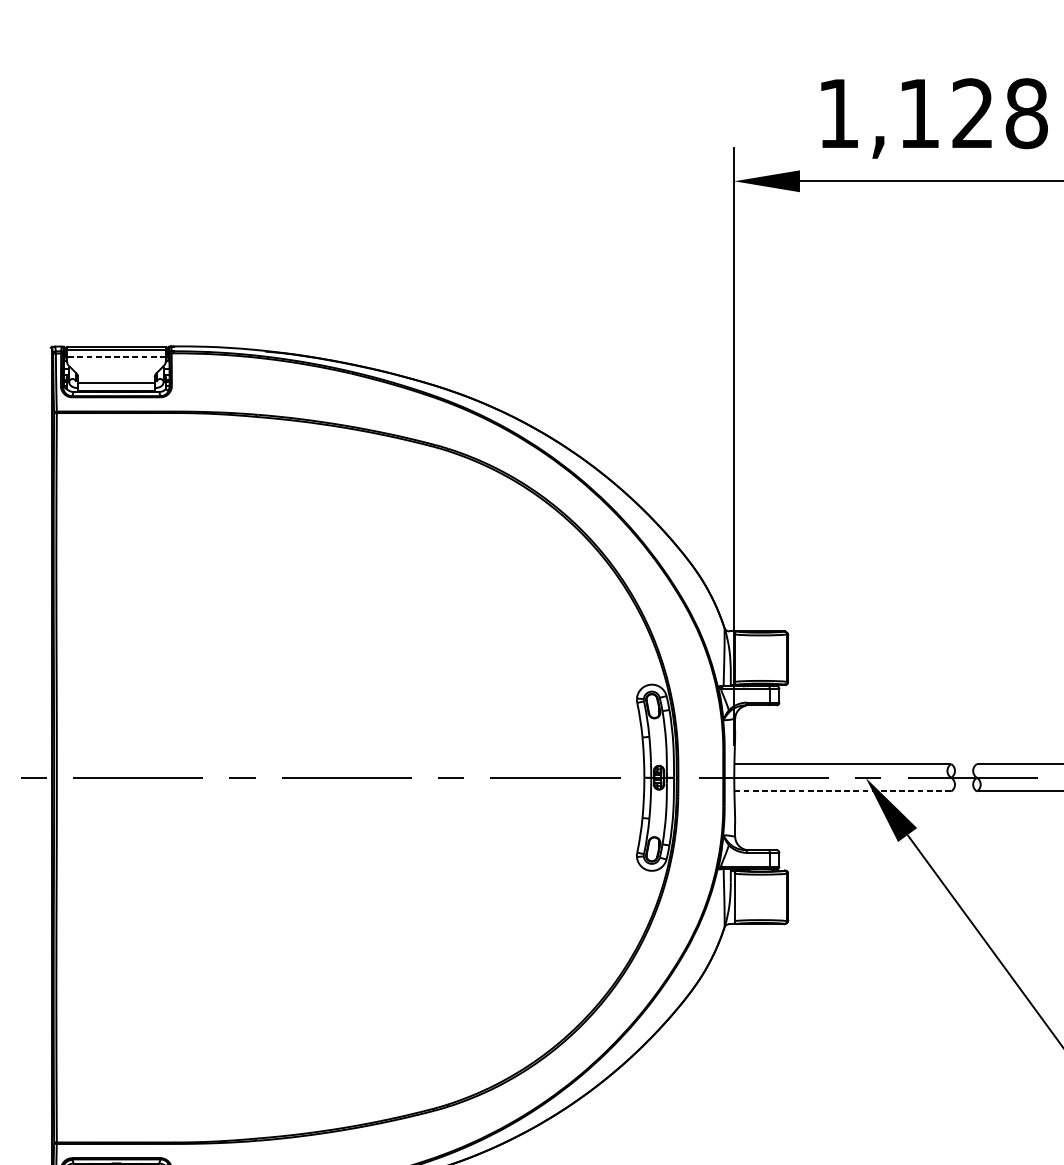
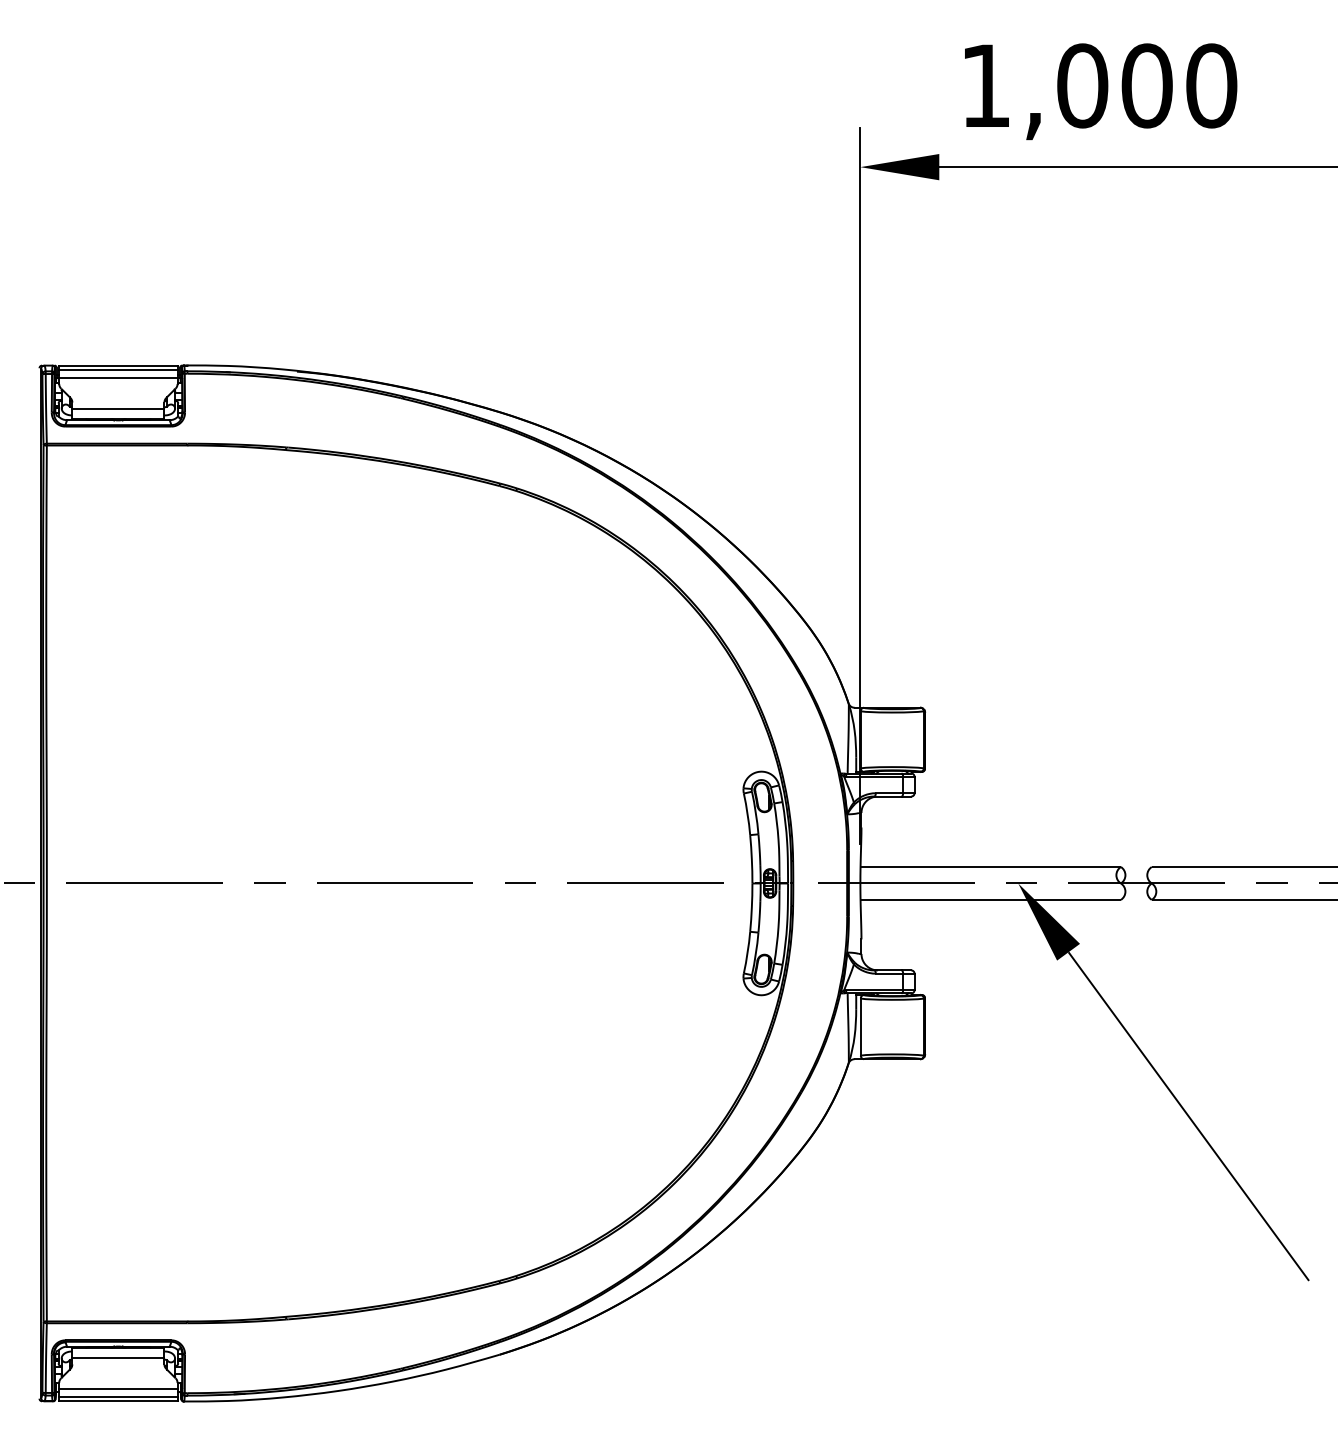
text: (973, 113) -> (1147, 85), 1,128 -> 1,000
line: (115, 356) -> (117, 377), dashed -> solid
line: (843, 791) -> (991, 899), dashed -> solid

